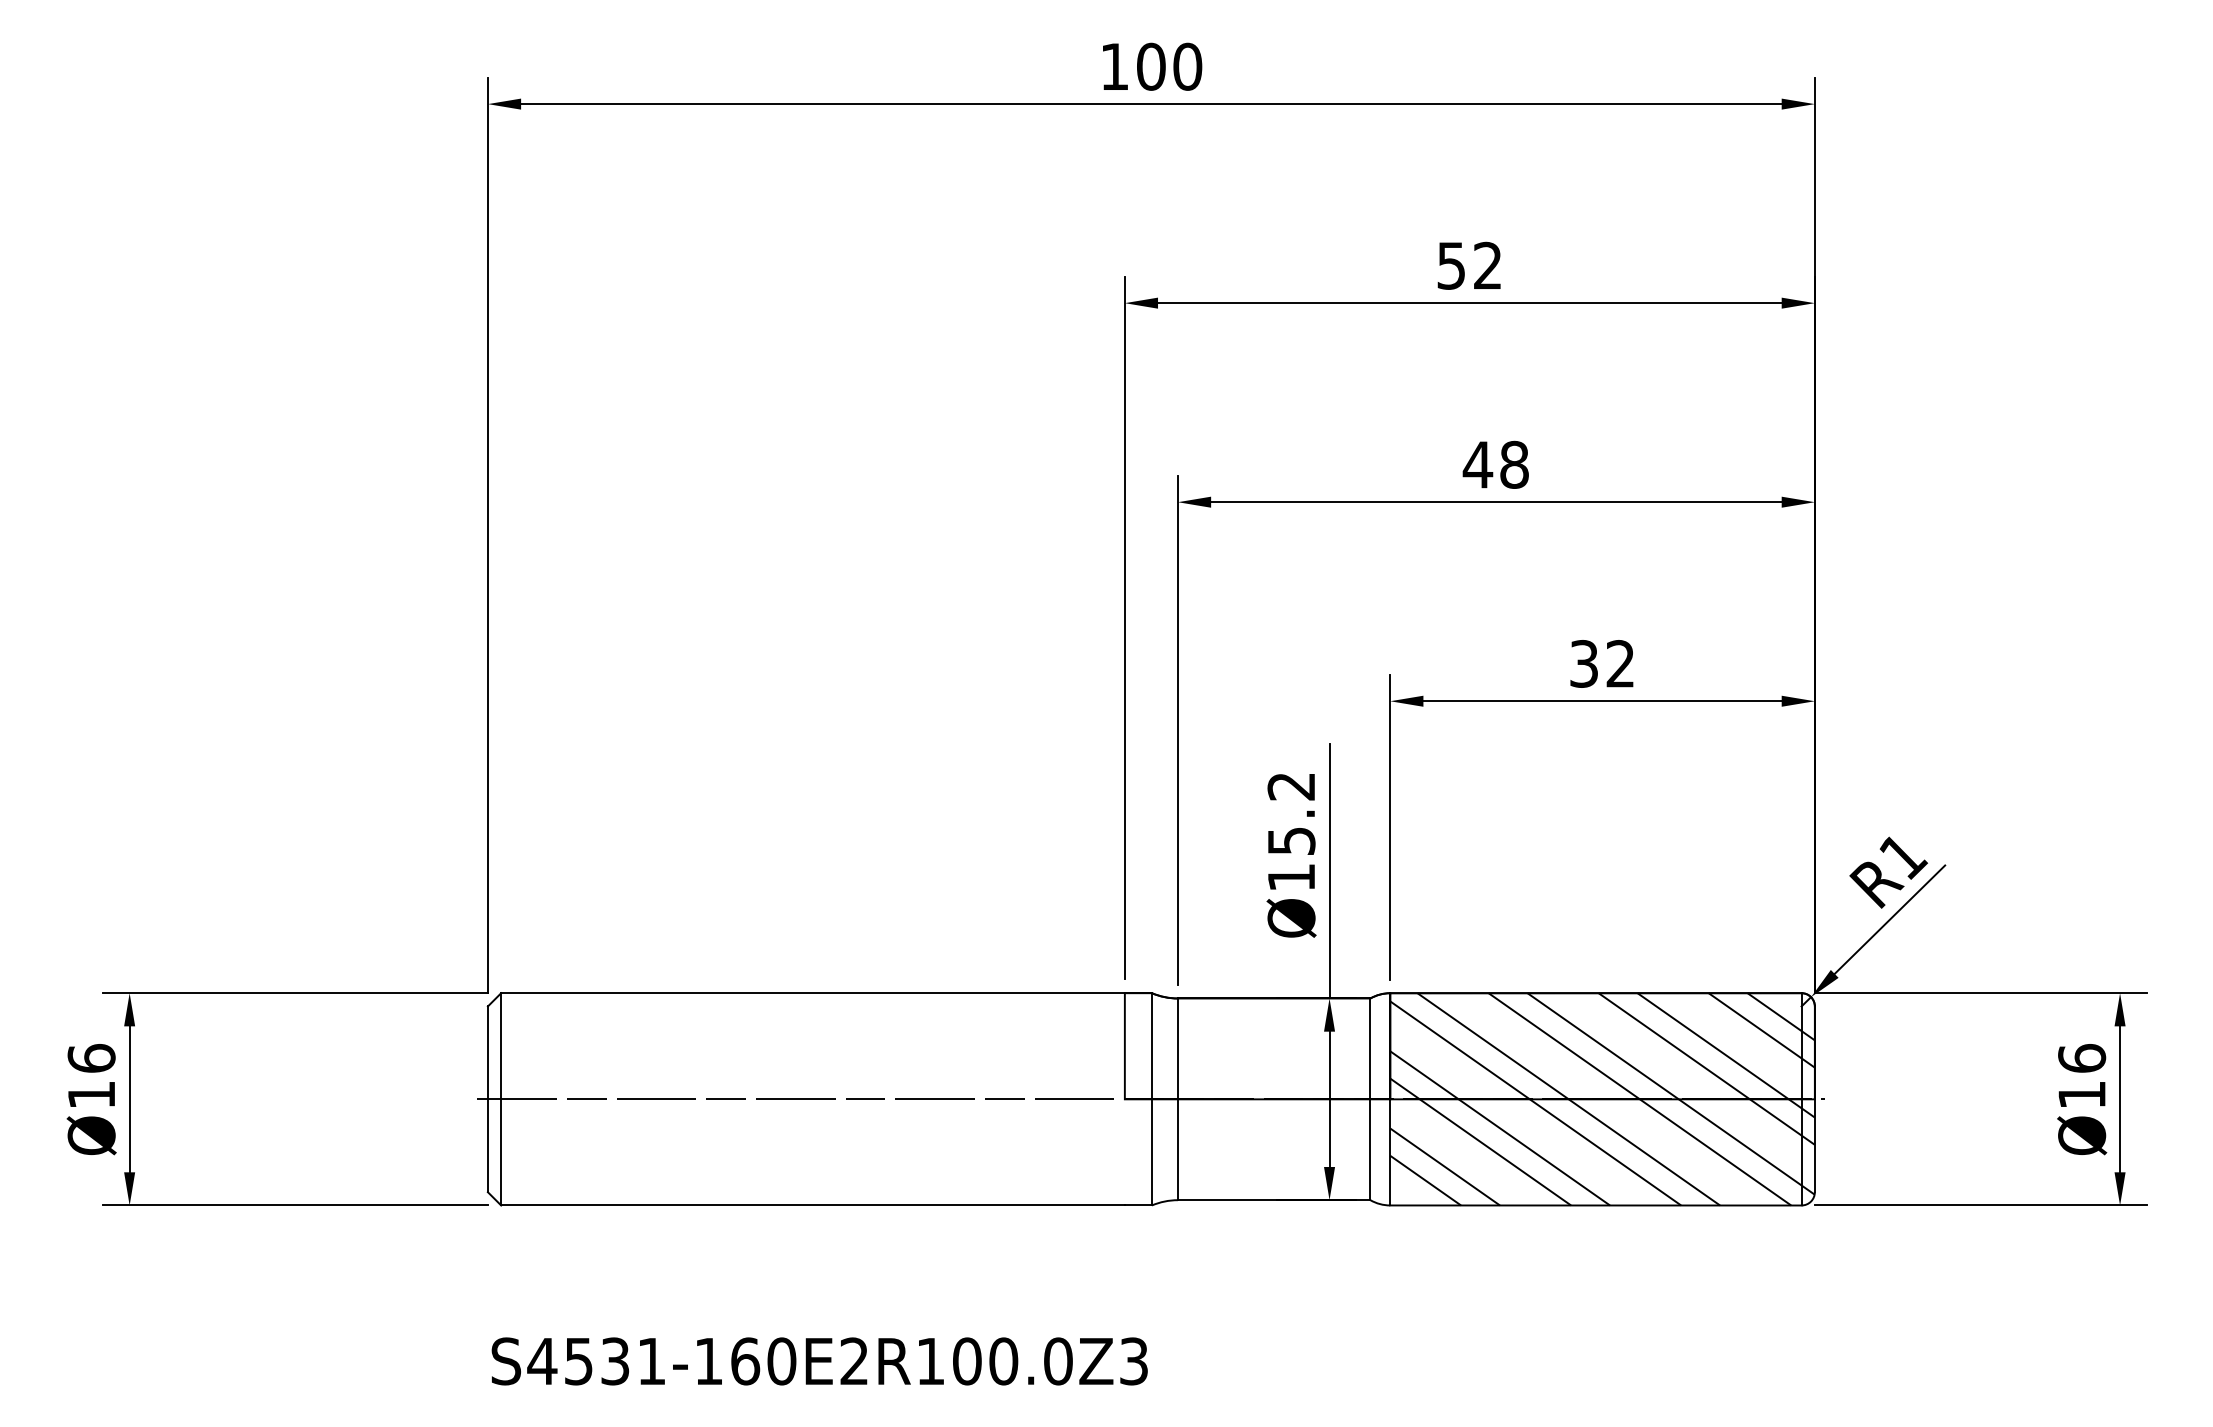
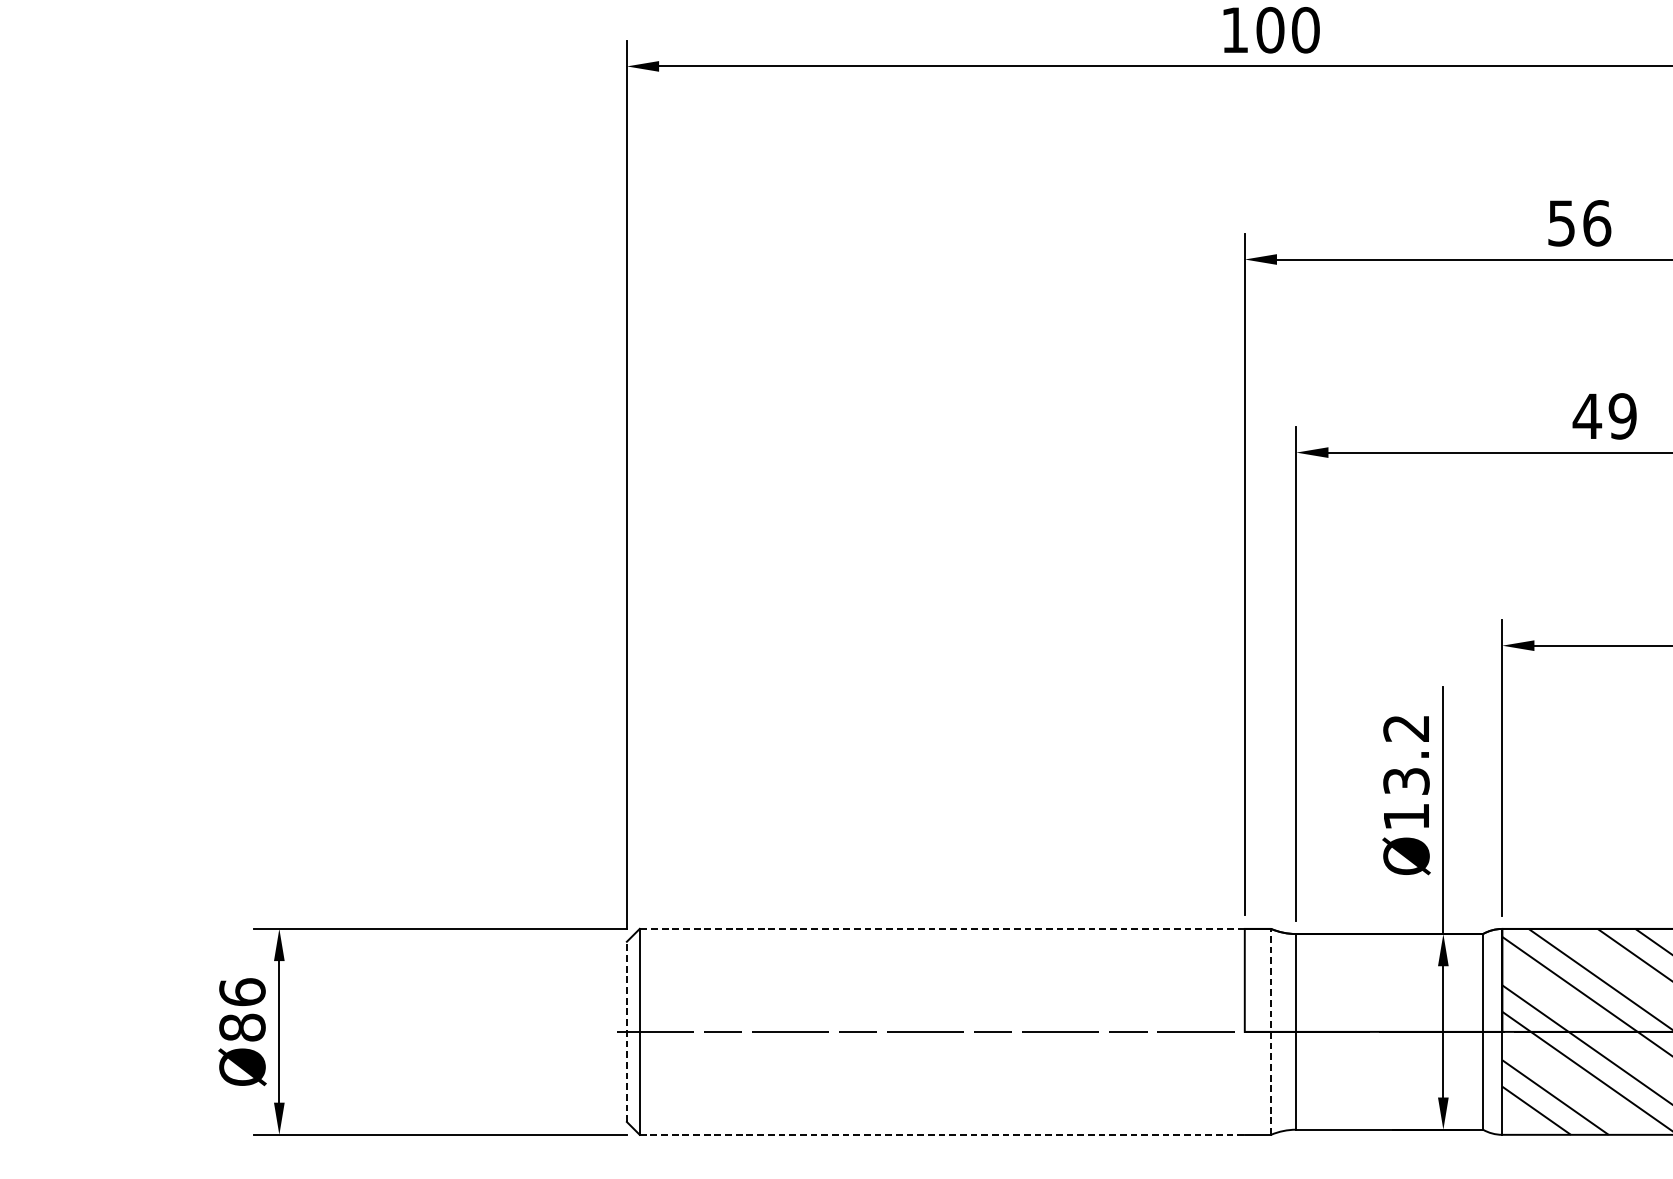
text: (1487, 265) -> (1596, 222), 52 -> 56
text: (1514, 464) -> (1622, 416), 48 -> 49
text: (1290, 840) -> (1405, 780), Ø15.2 -> Ø13.2
line: (813, 993) -> (942, 929), solid -> dashed
text: (91, 1094) -> (242, 1027), Ø16 -> Ø86
line: (1151, 1098) -> (1270, 1031), solid -> dashed
line: (487, 1099) -> (626, 1032), solid -> dashed
line: (813, 1205) -> (942, 1134), solid -> dashed

